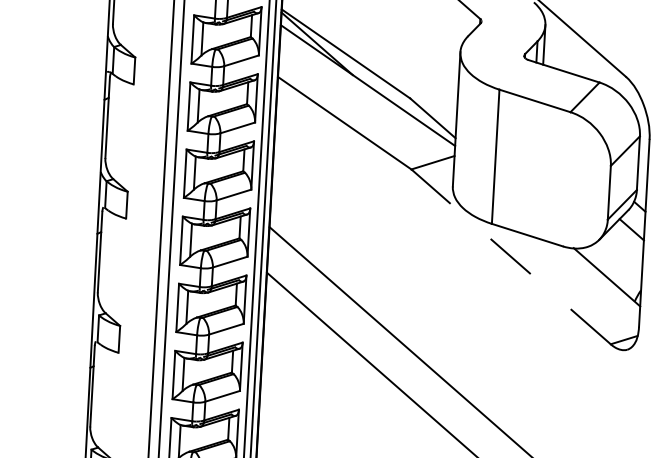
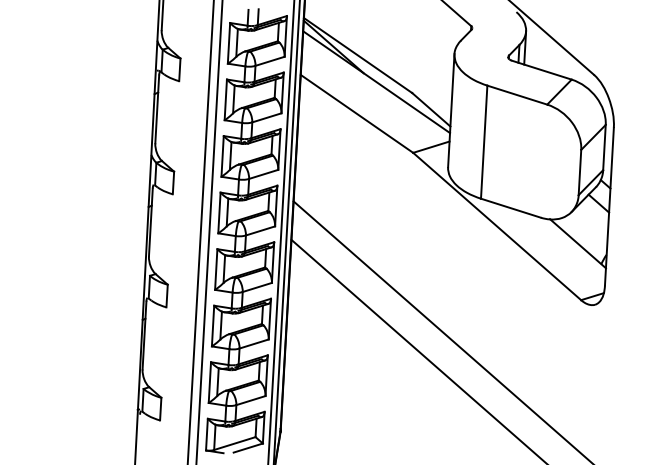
line: (511, 256) -> (497, 226), dashed -> solid

